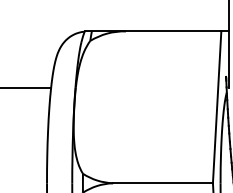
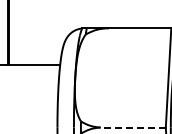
line: (163, 183) -> (133, 127), solid -> dashed

